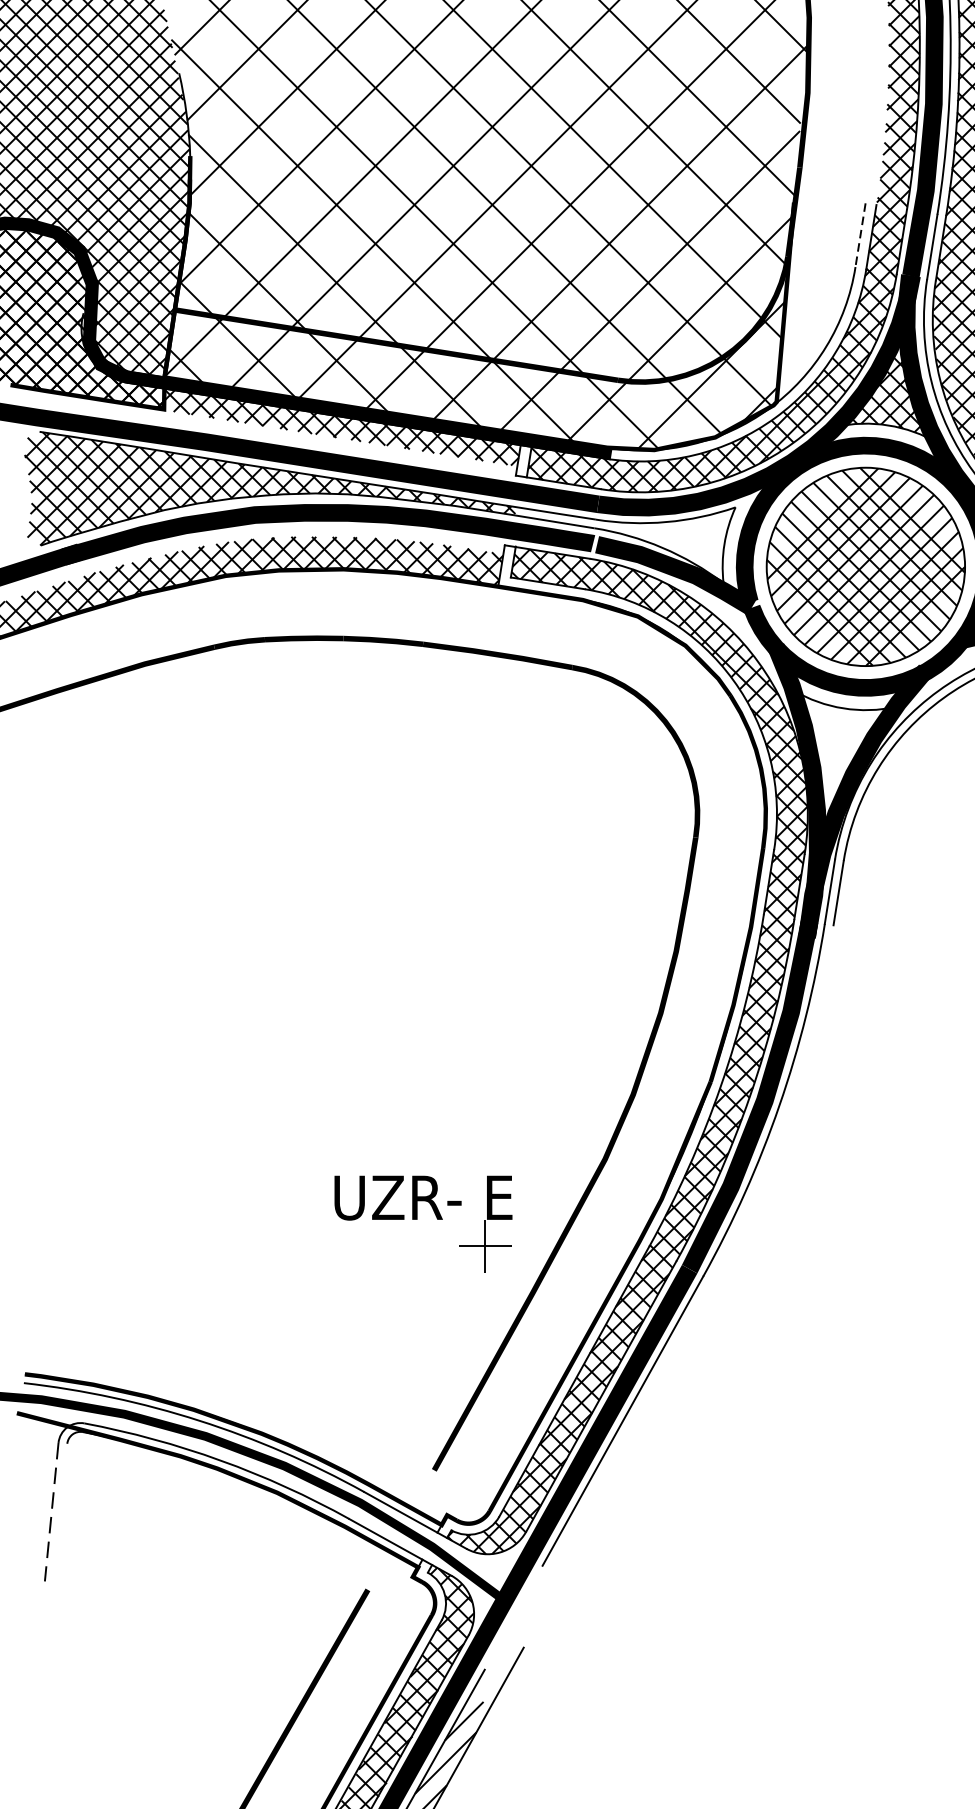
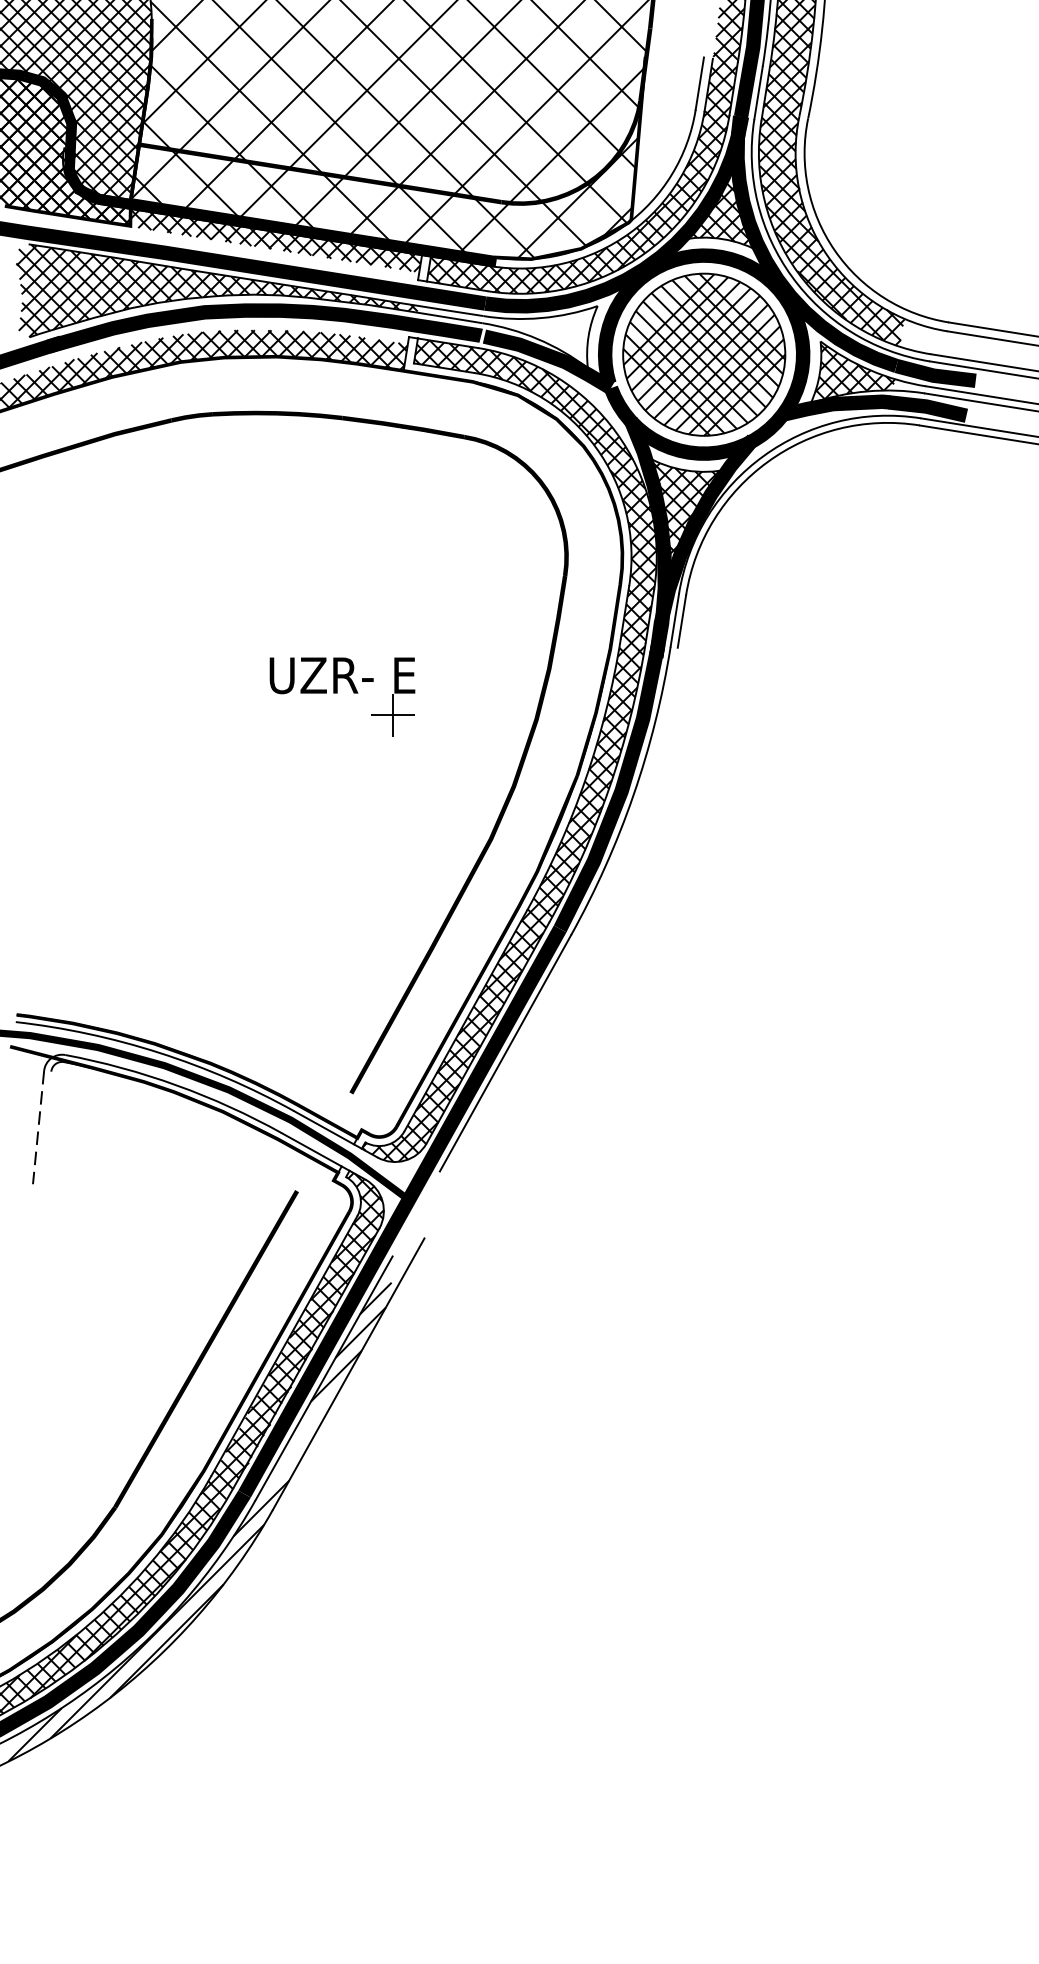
line: (860, 235) -> (699, 83), dashed -> solid
hatch: (844, 774) -> (686, 524), added
part: (423, 1223) -> (342, 696), moved

